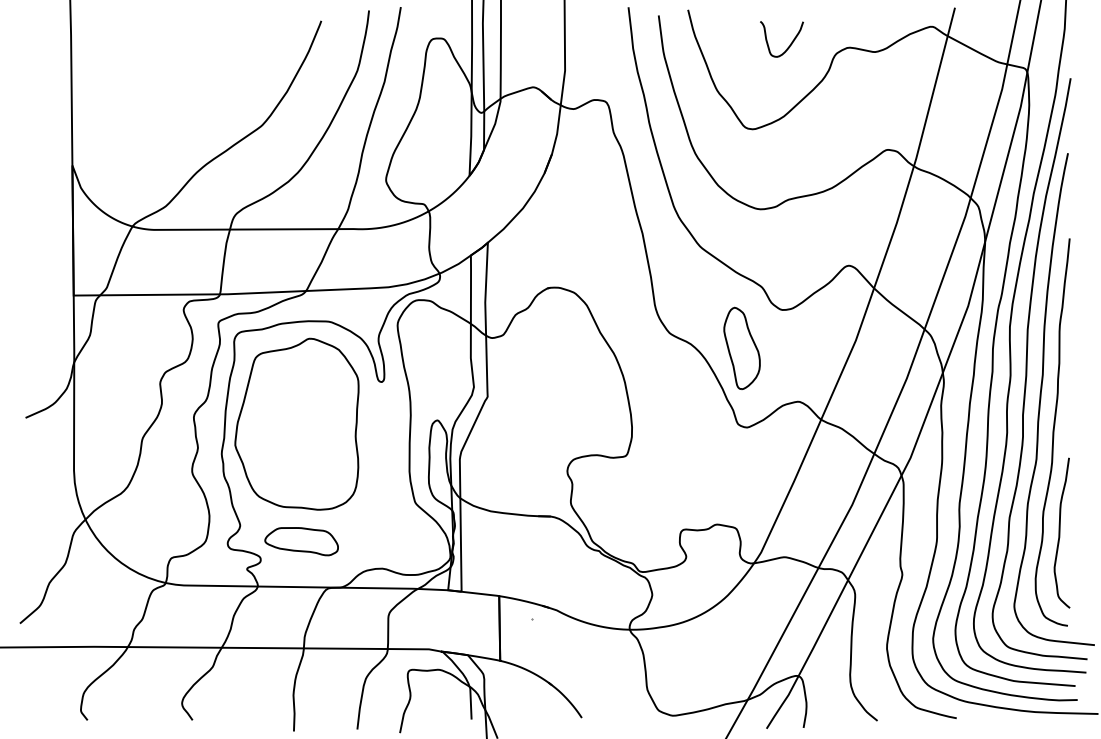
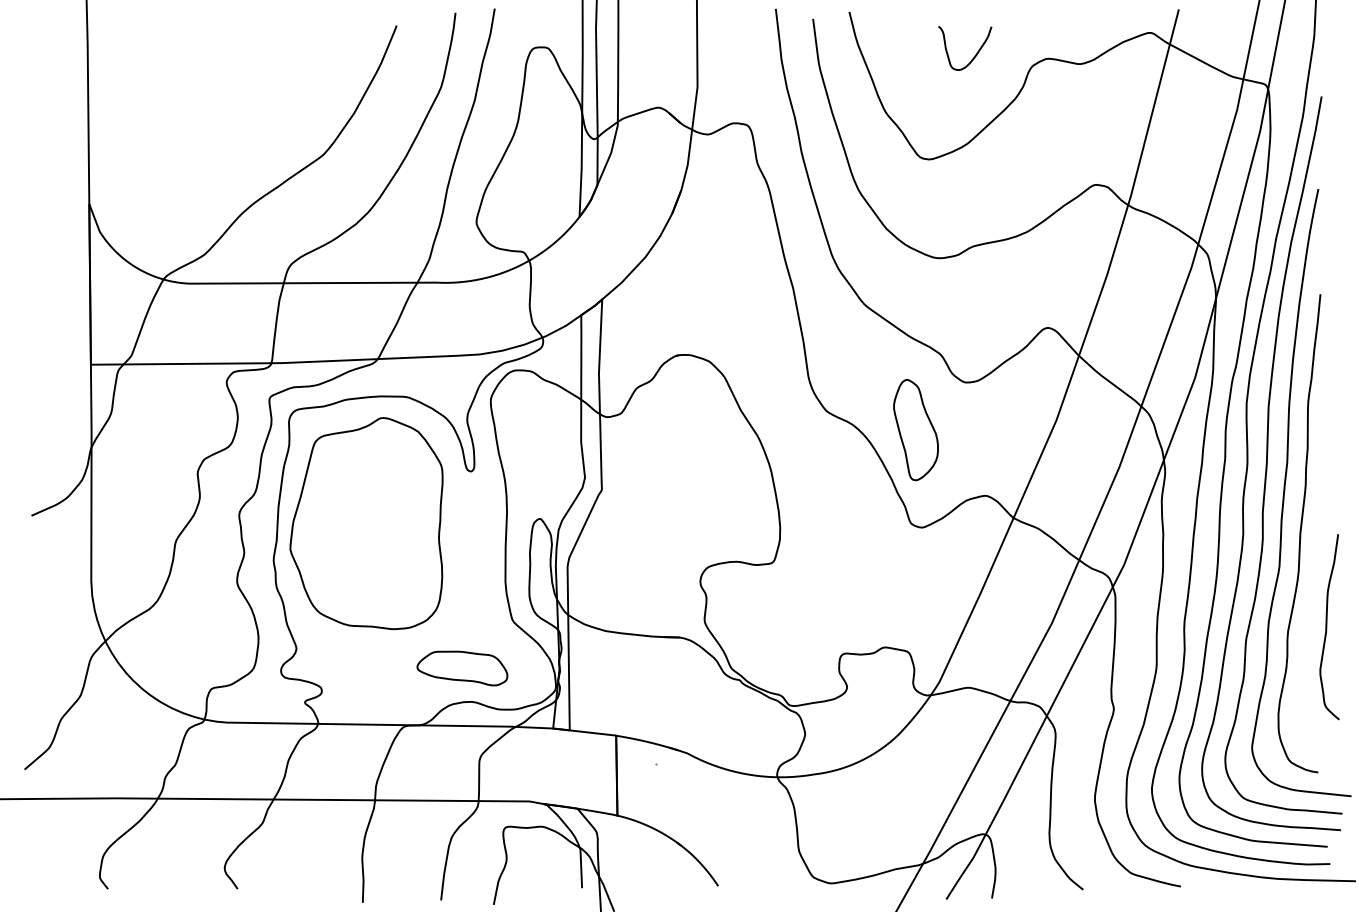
curve: (1060, 532) -> (1327, 626), moved
part: (301, 541) -> (462, 668), moved

